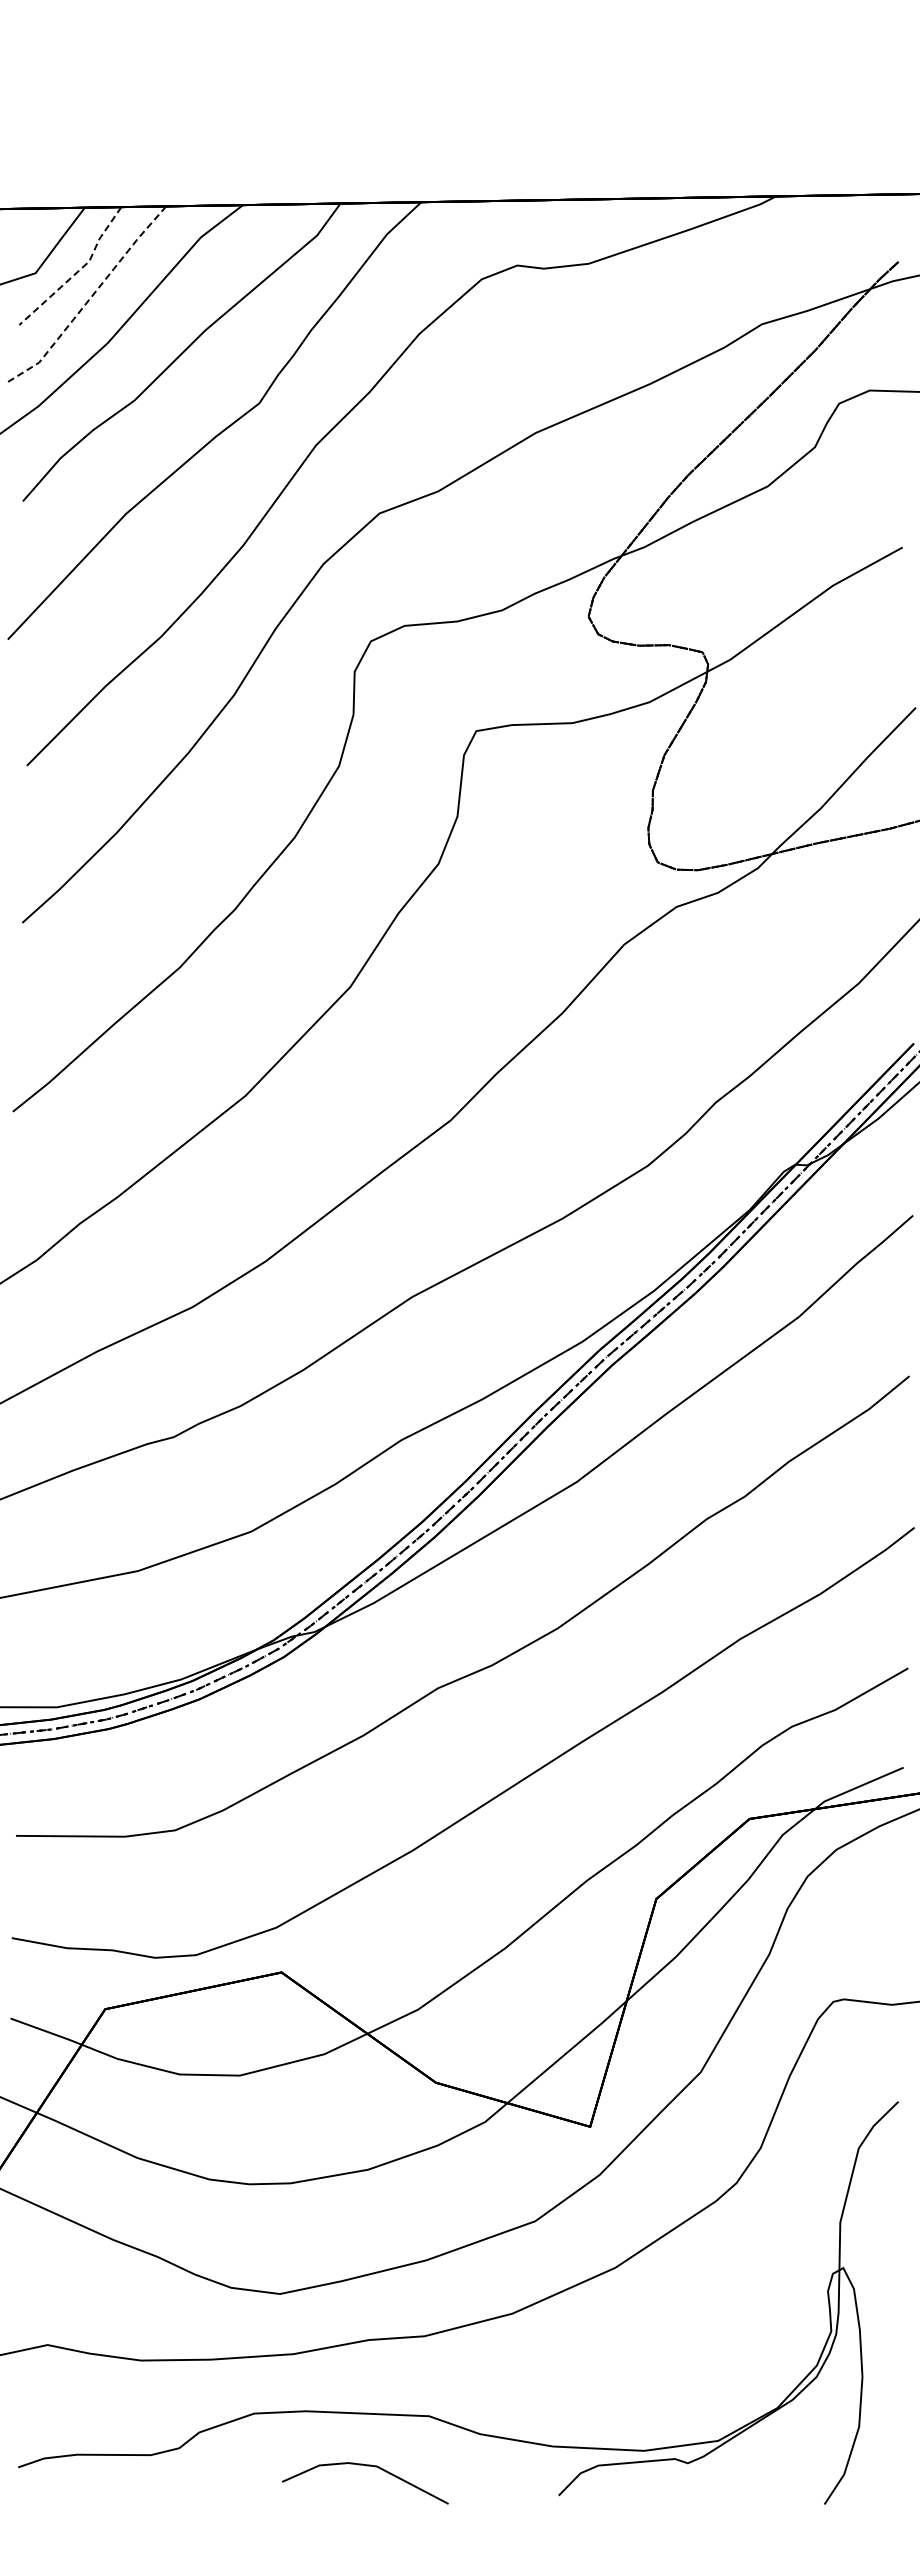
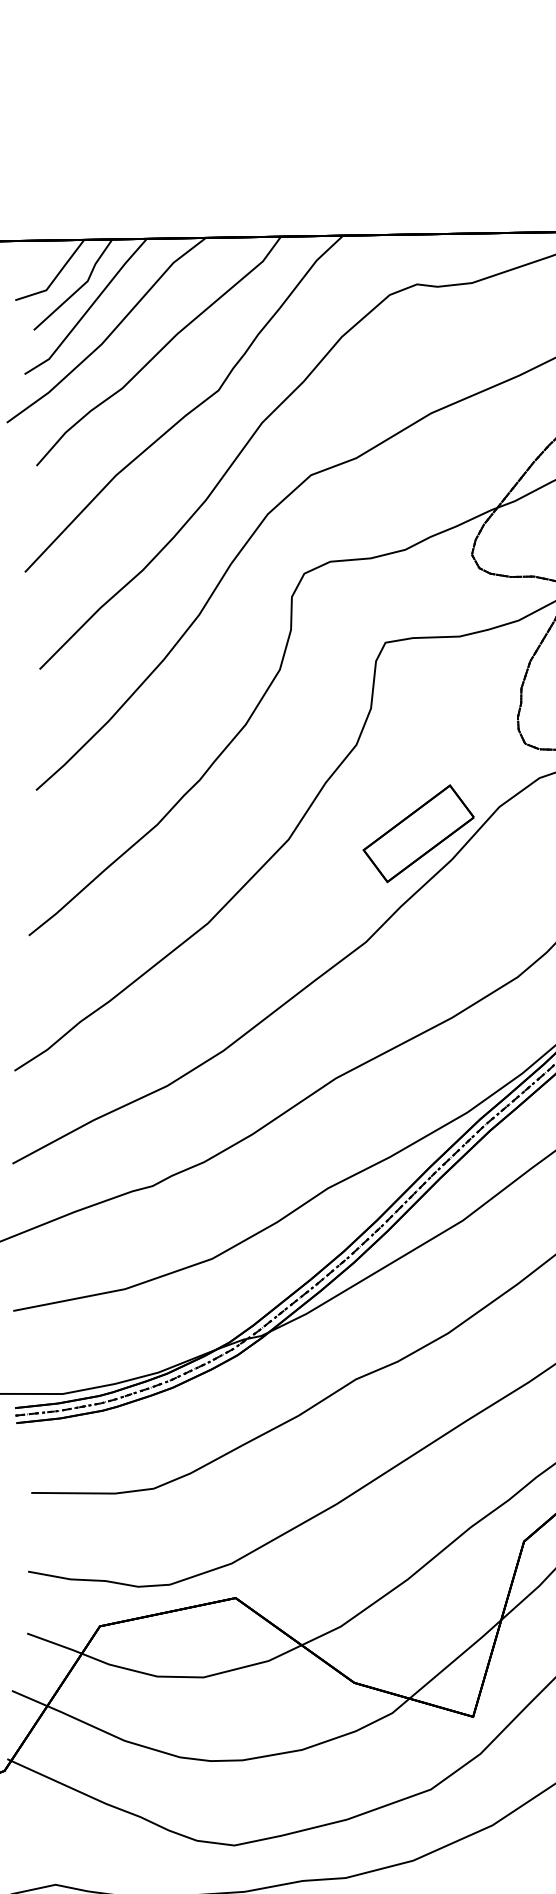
line: (78, 271) -> (79, 288), dashed -> solid
line: (90, 298) -> (88, 309), dashed -> solid
part: (518, 979) -> (417, 833), added

